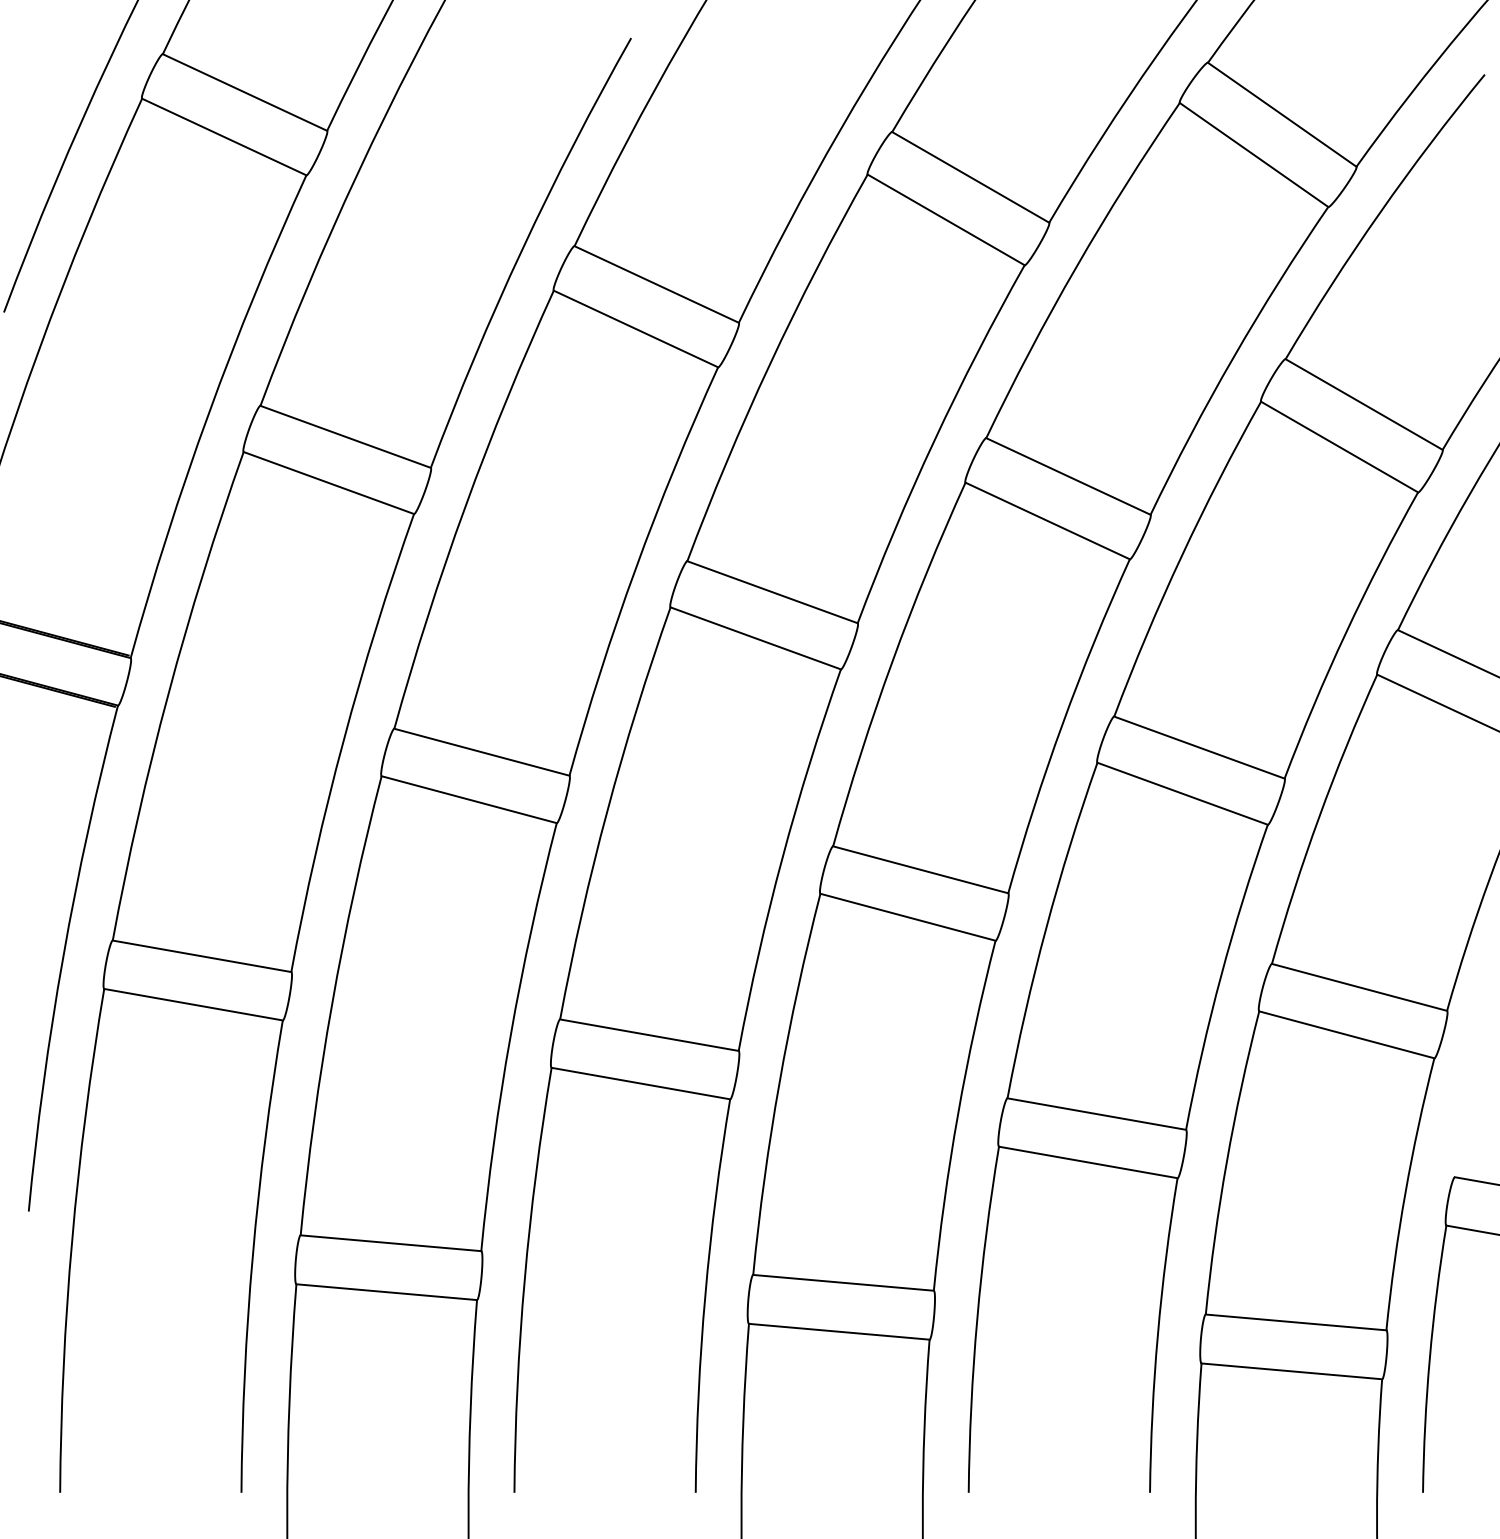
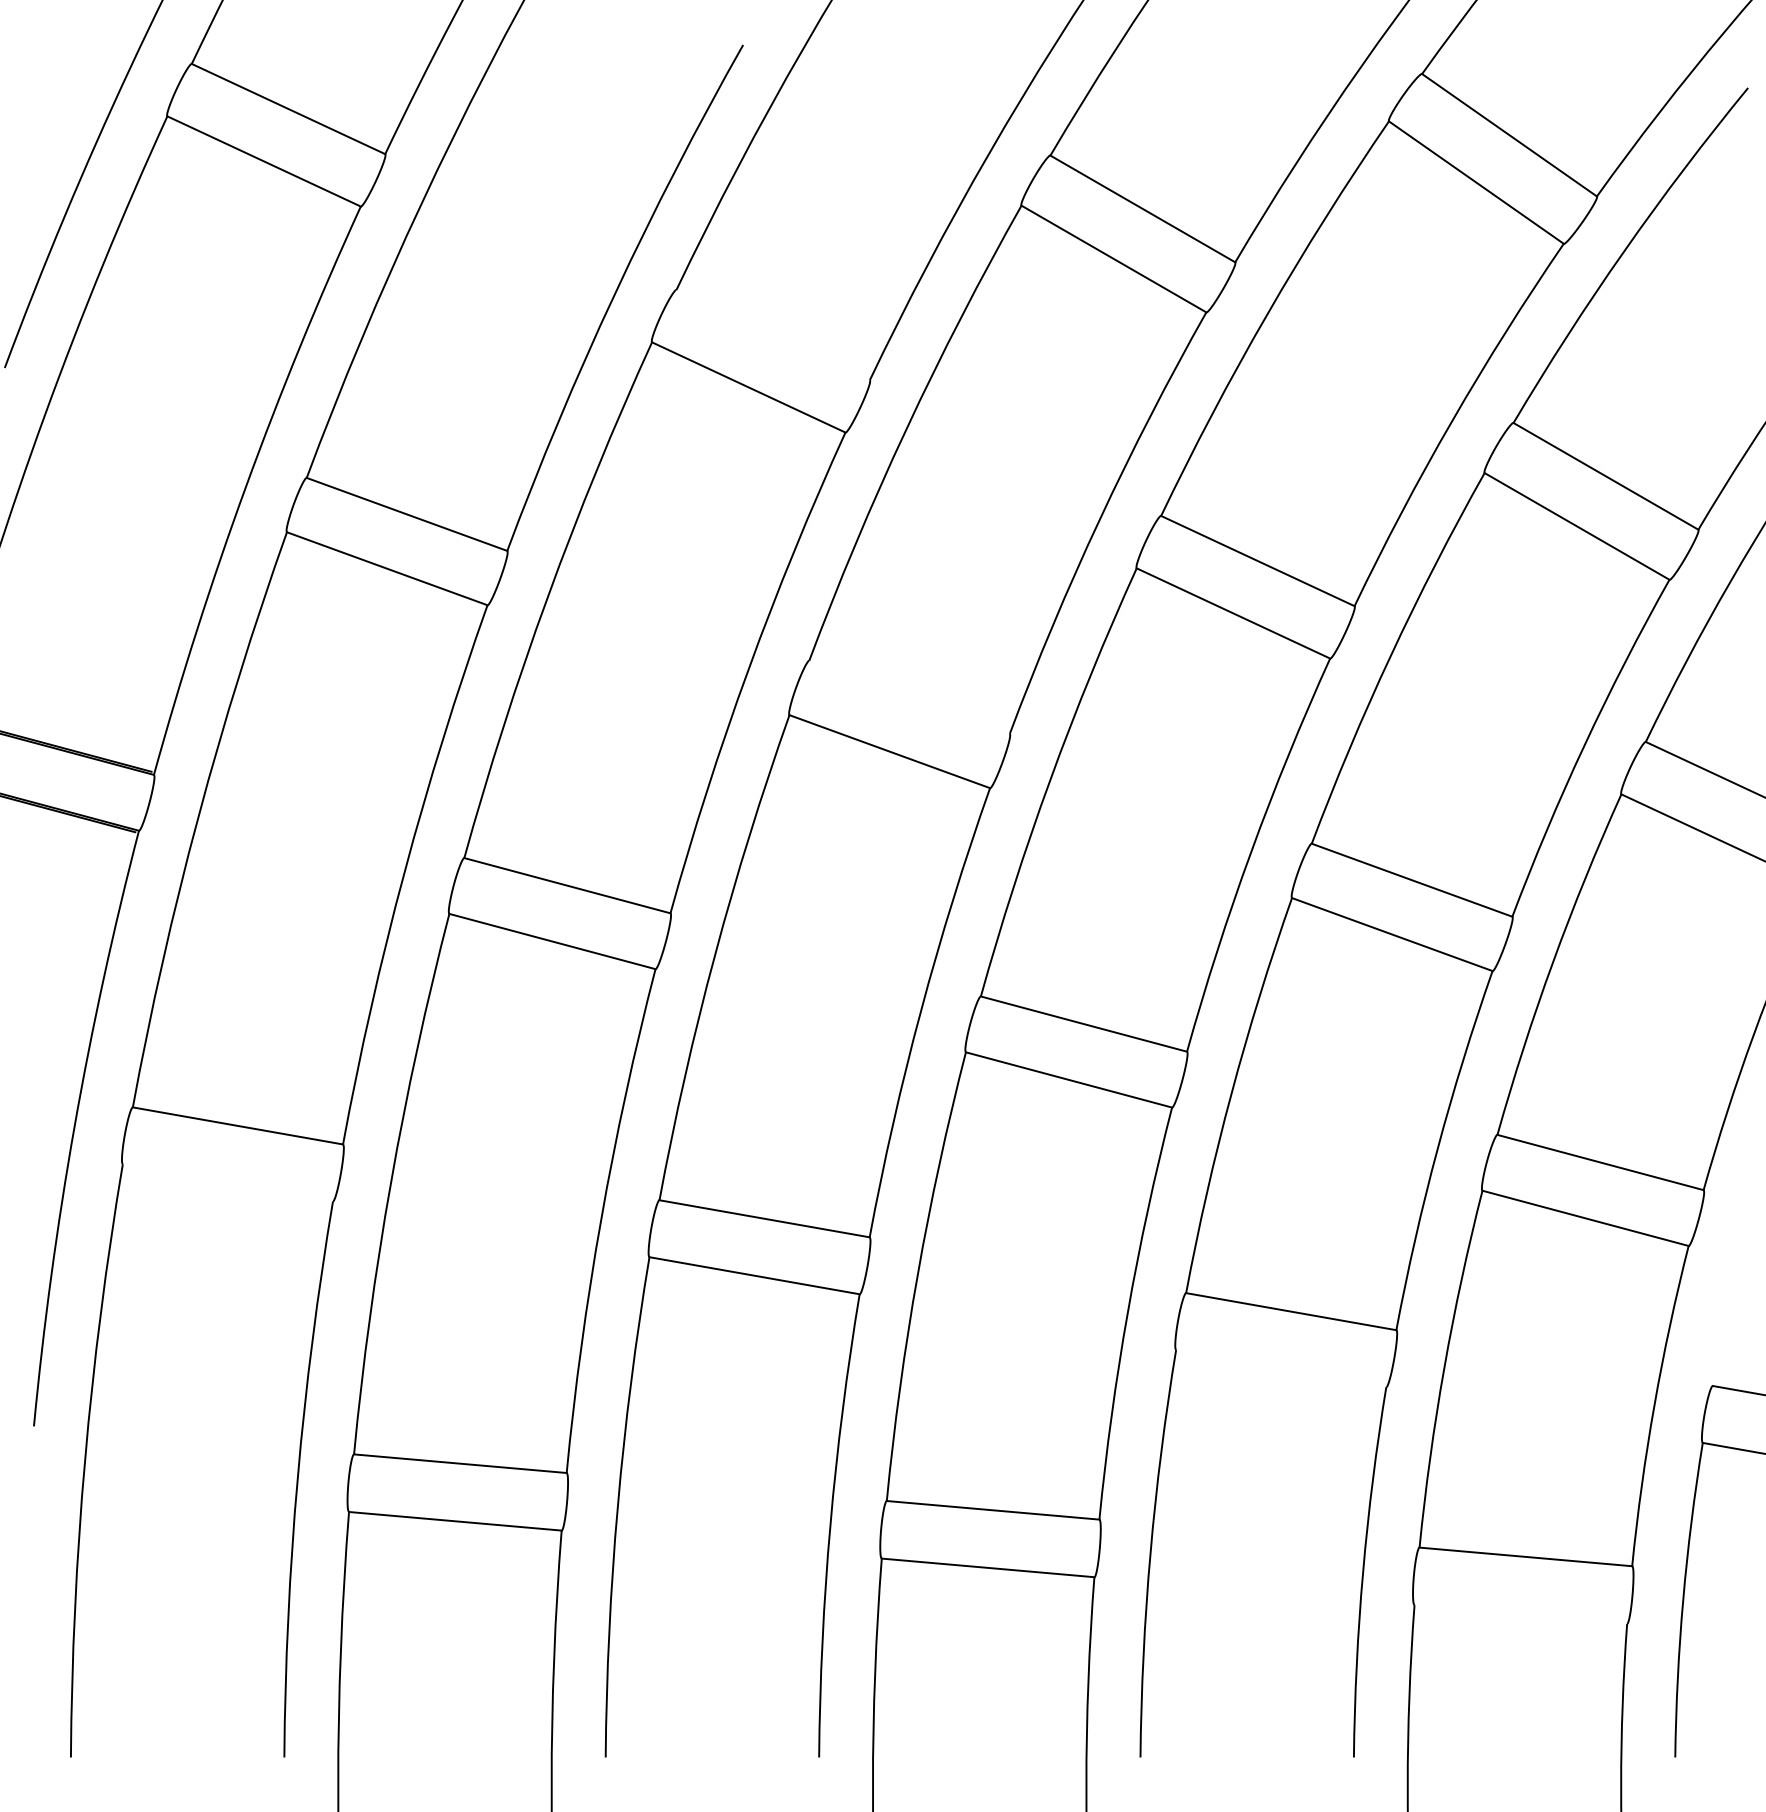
line: (656, 284) -> (772, 335), removed
line: (772, 592) -> (909, 697), removed
line: (193, 1004) -> (227, 1182), removed
line: (1088, 1162) -> (1281, 1368), removed
line: (1291, 1371) -> (1520, 1614), removed

